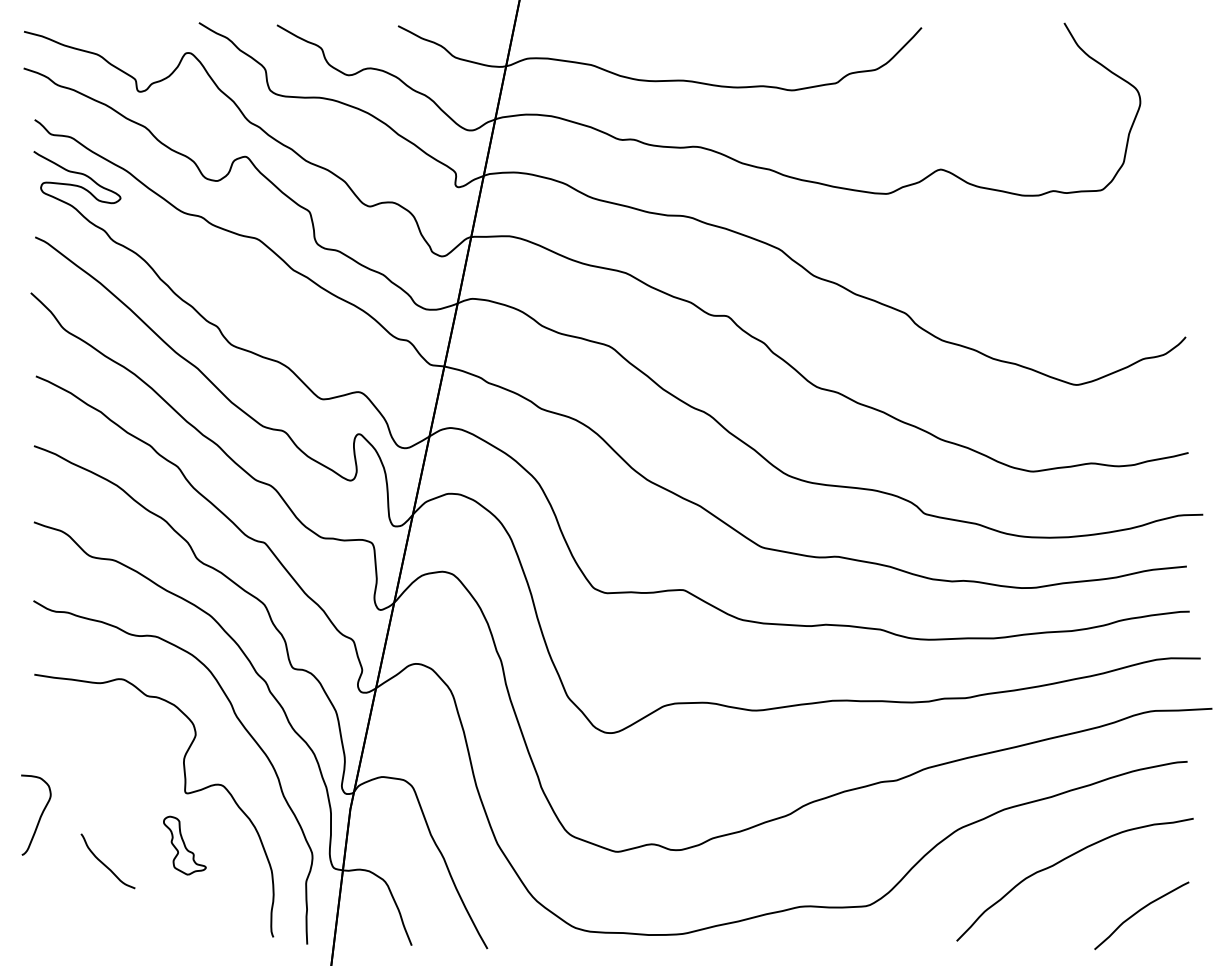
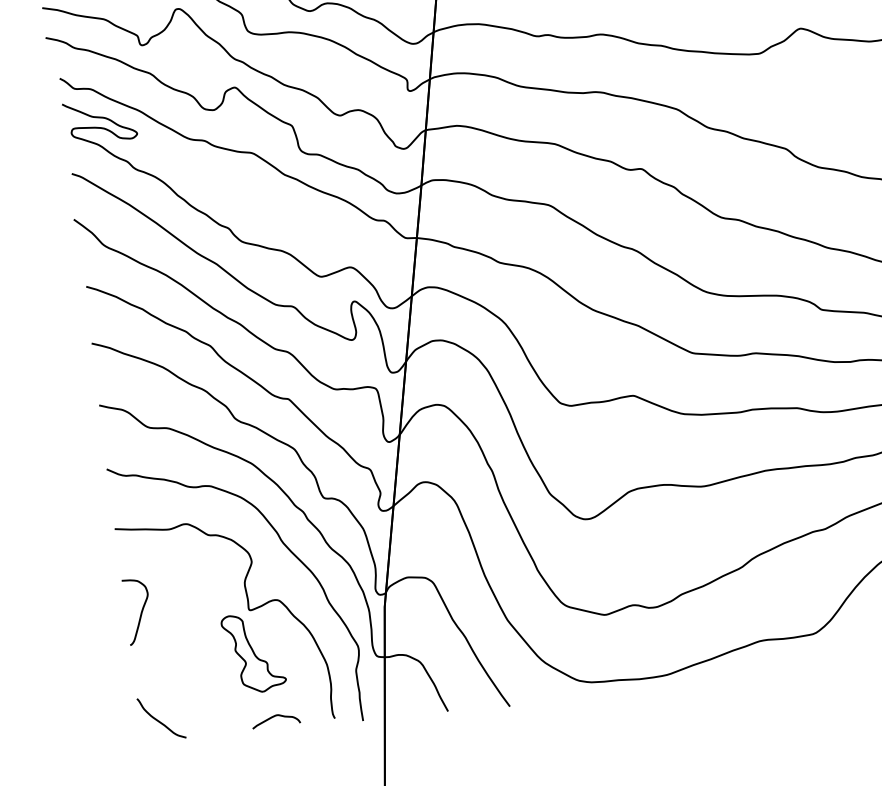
curve: (40, 814) -> (141, 610), moved
part: (184, 845) -> (253, 652), size x1.67
curve: (104, 863) -> (158, 720), moved
curve: (200, 926) -> (274, 717), added

